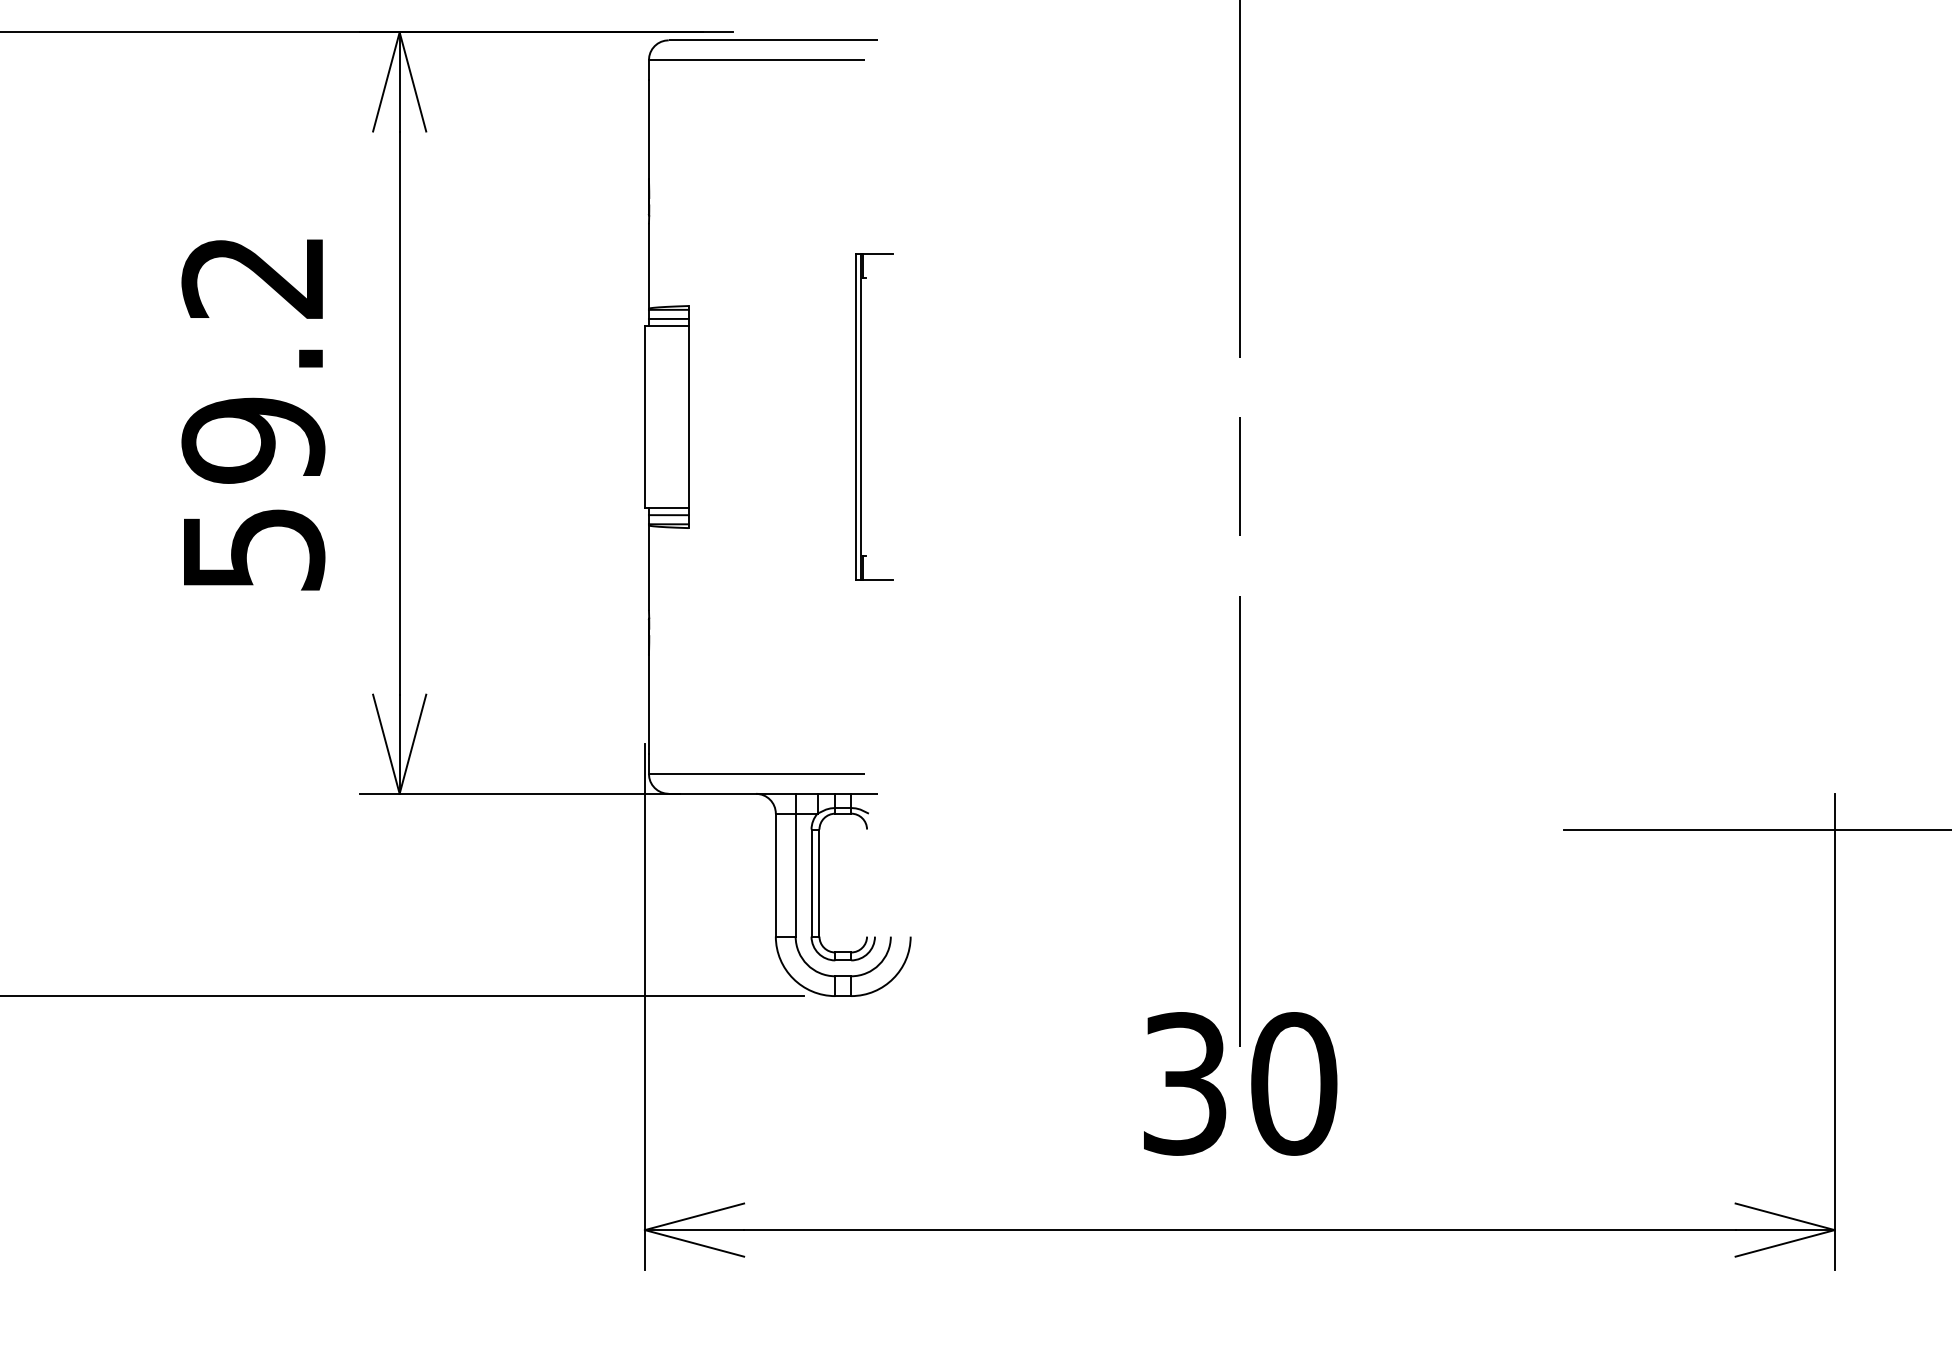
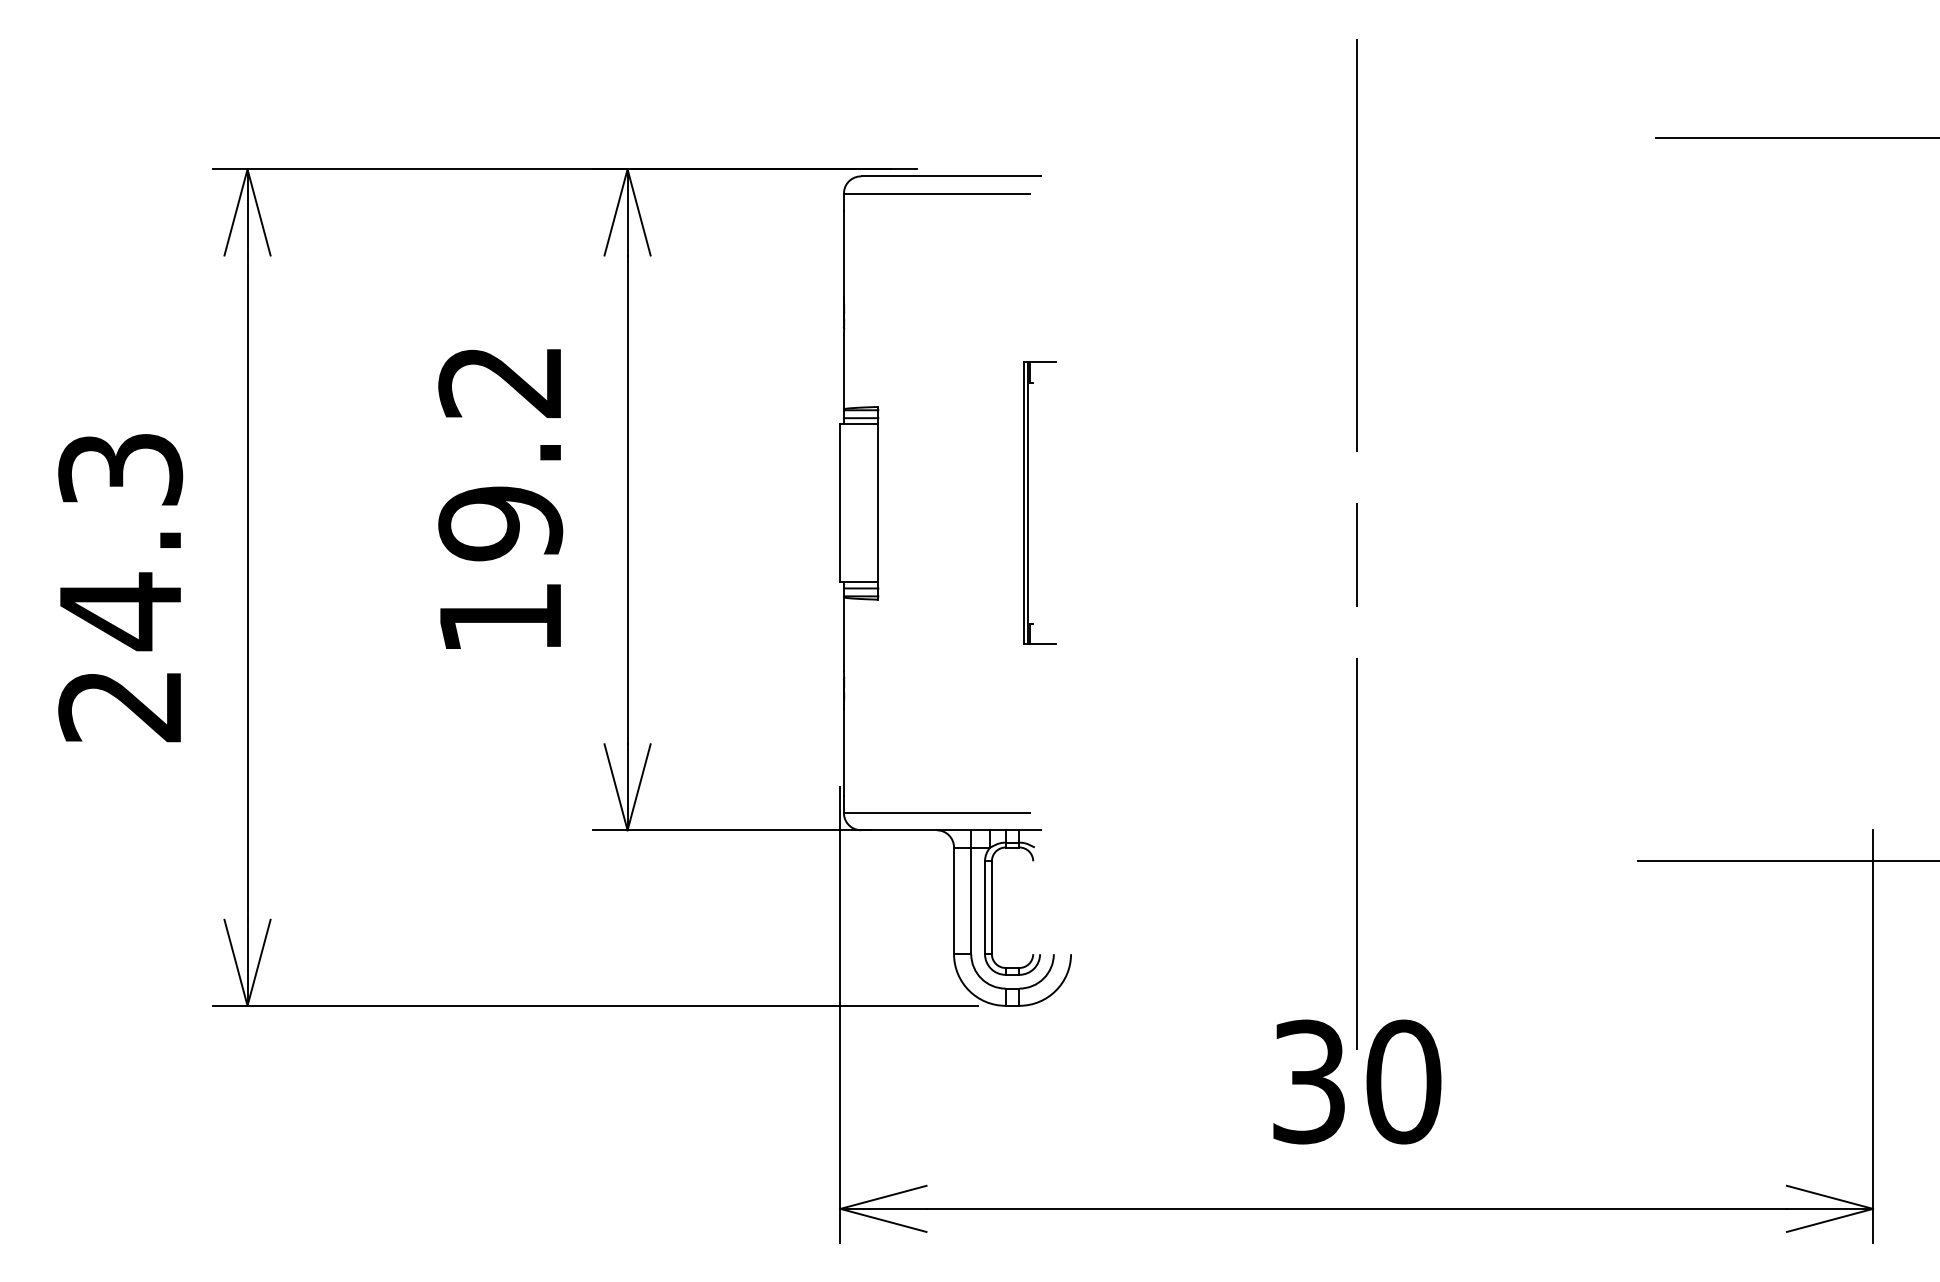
text: (254, 549) -> (501, 618), 59.2 -> 19.2

